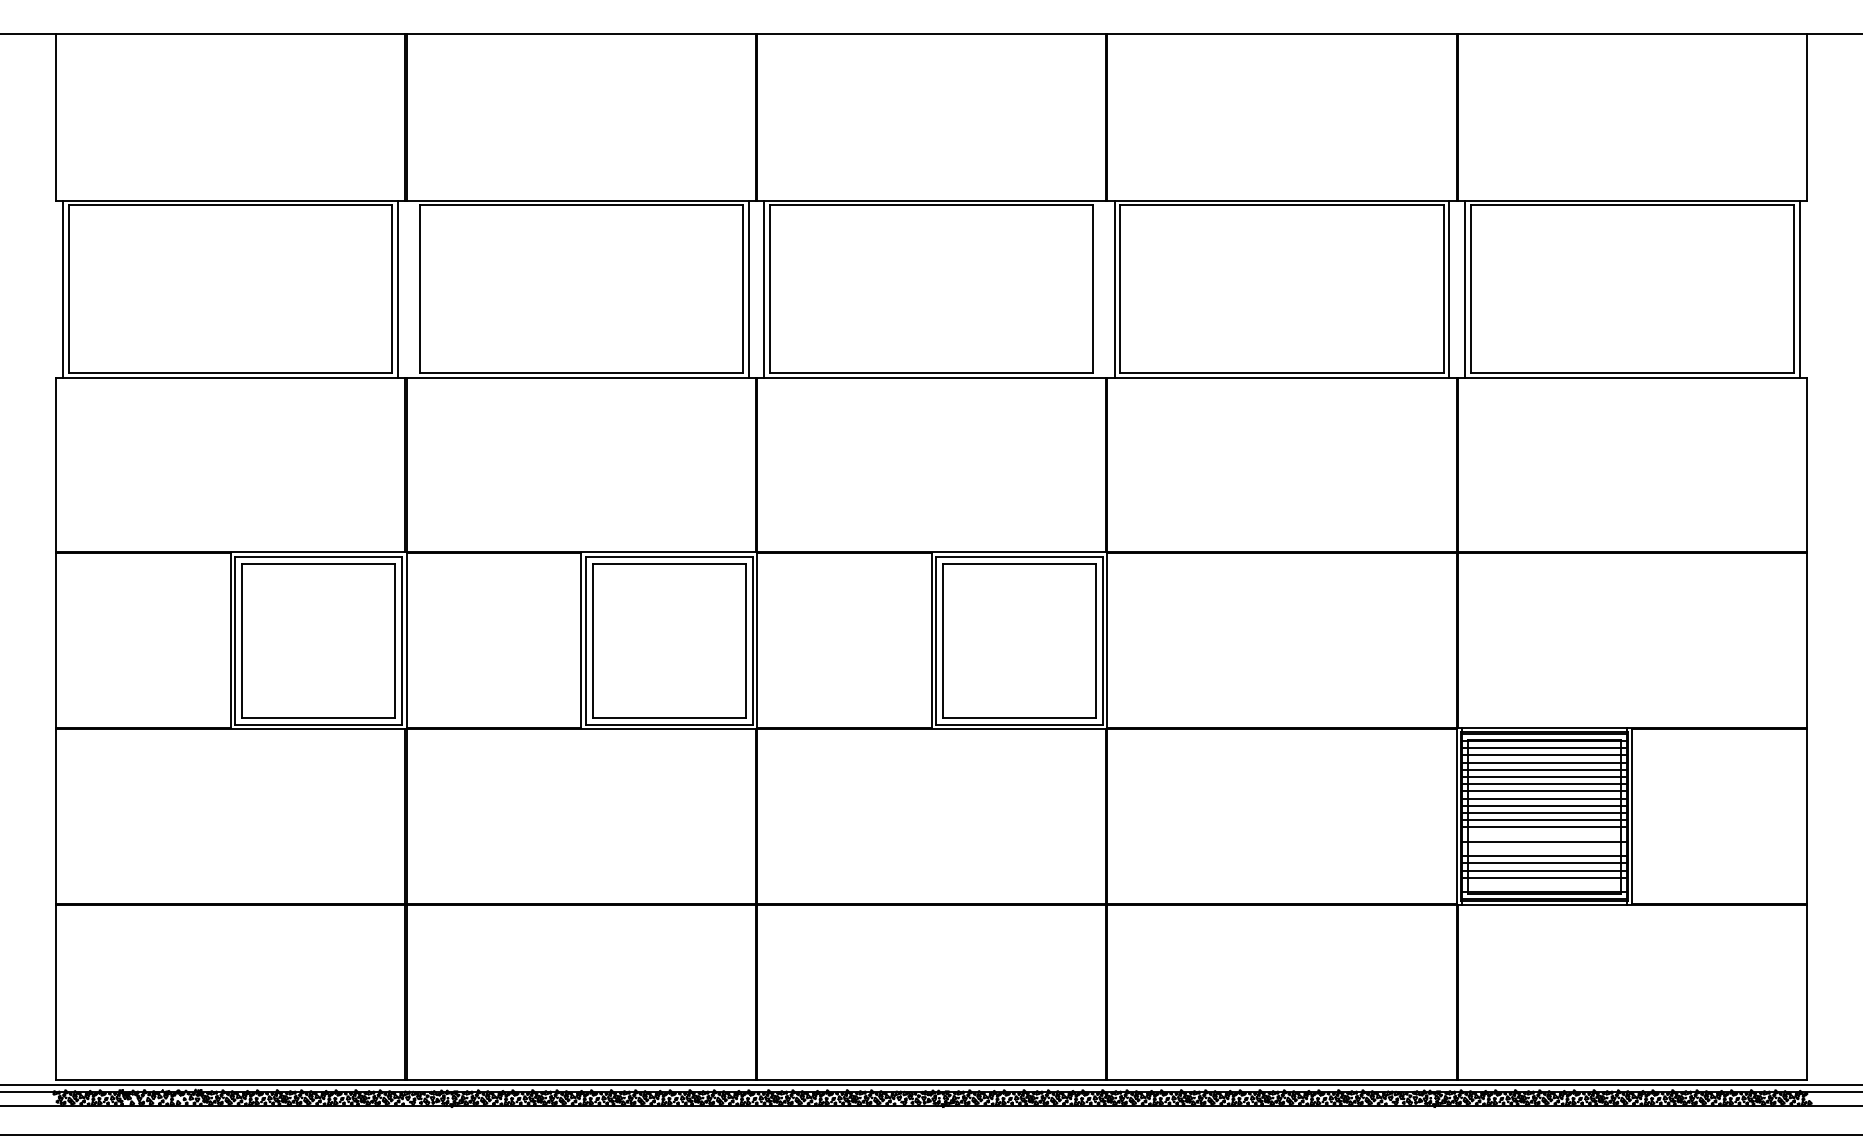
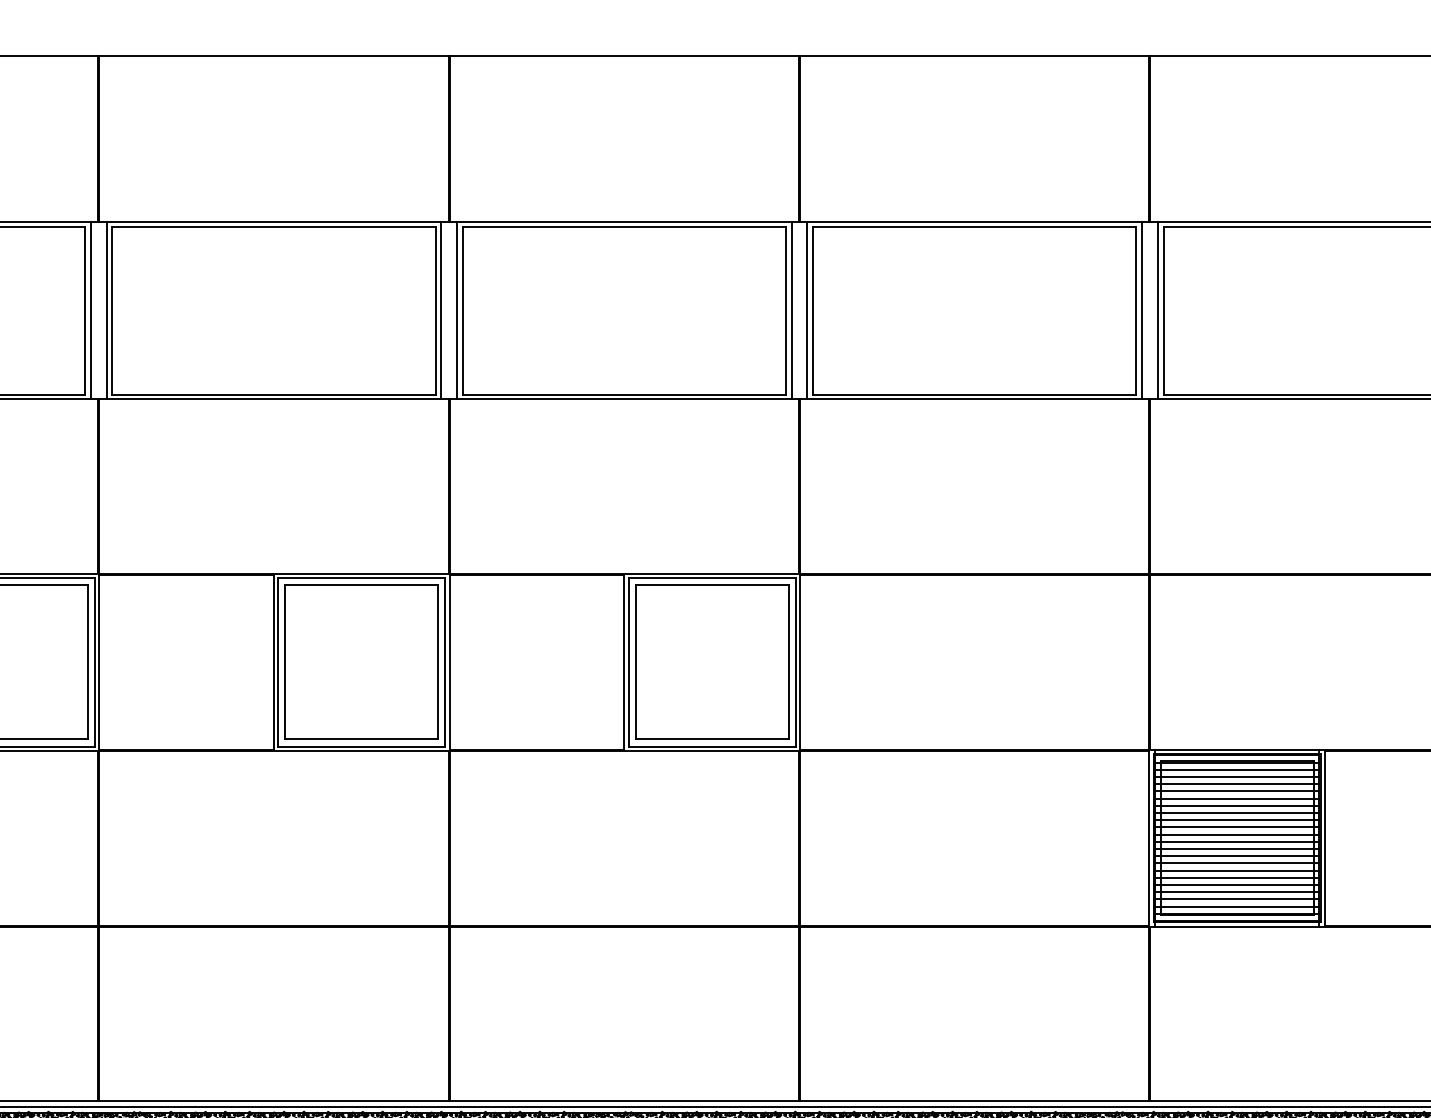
line: (413, 288) -> (106, 310), added
line: (1098, 288) -> (791, 310), added
line: (1544, 834) -> (1237, 856), added
line: (1544, 848) -> (1237, 870), added
line: (1544, 884) -> (1237, 906), added

